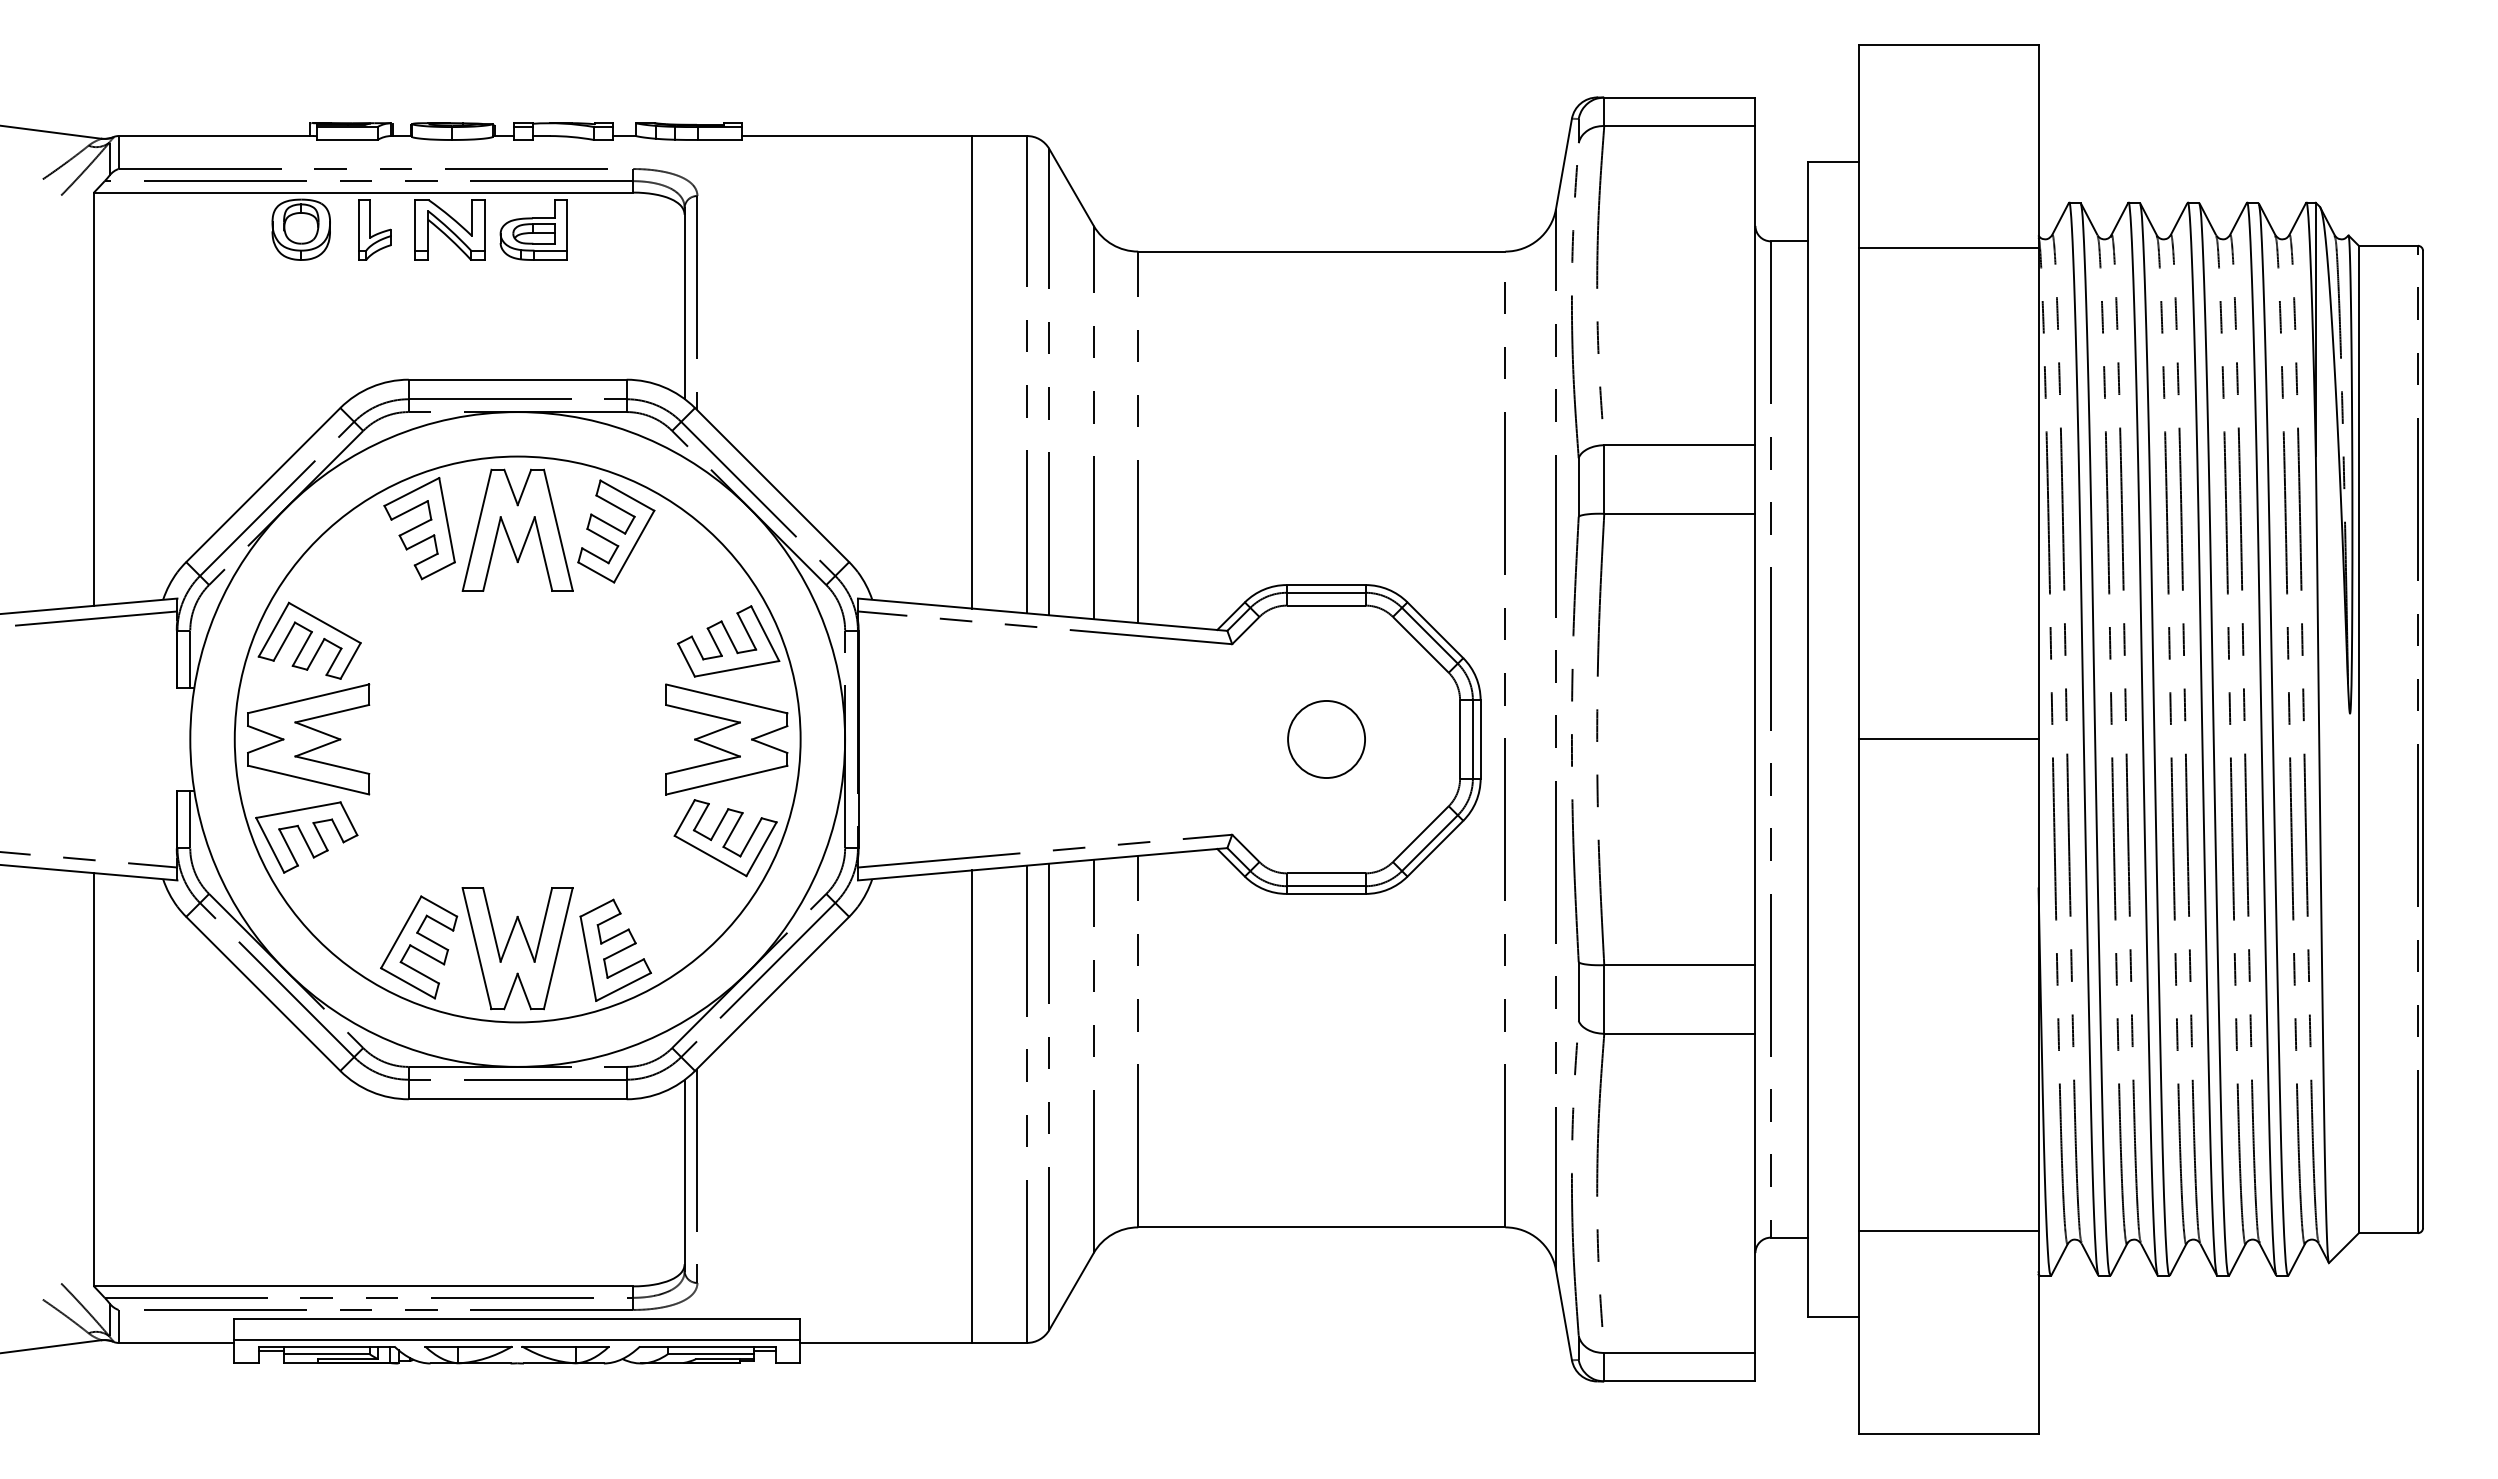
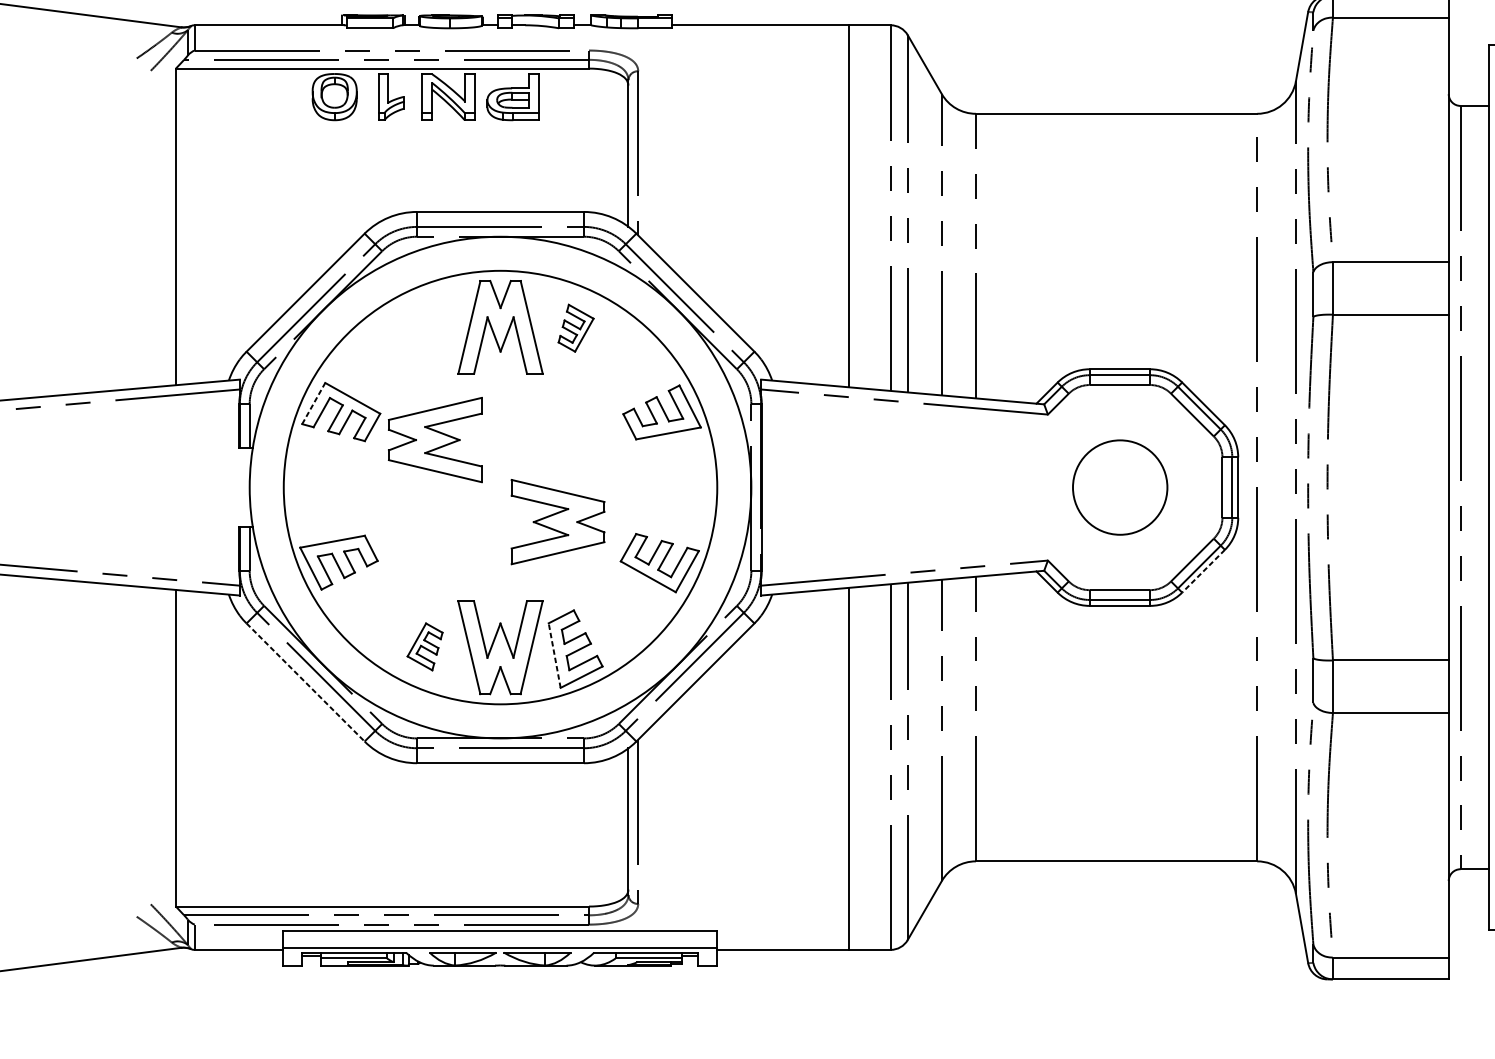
part: (419, 528) -> (425, 325), removed
part: (616, 531) -> (576, 328), size x0.6
line: (273, 629) -> (313, 403), solid -> dashed
part: (308, 739) -> (435, 440), moved
part: (726, 739) -> (557, 522), moved
circle: (1326, 739) -> (1120, 487), size x1.6
line: (1435, 849) -> (1203, 571), solid -> dashed
part: (419, 947) -> (425, 646), size x0.6
line: (588, 958) -> (554, 655), solid -> dashed
line: (263, 993) -> (305, 682), solid -> dashed

